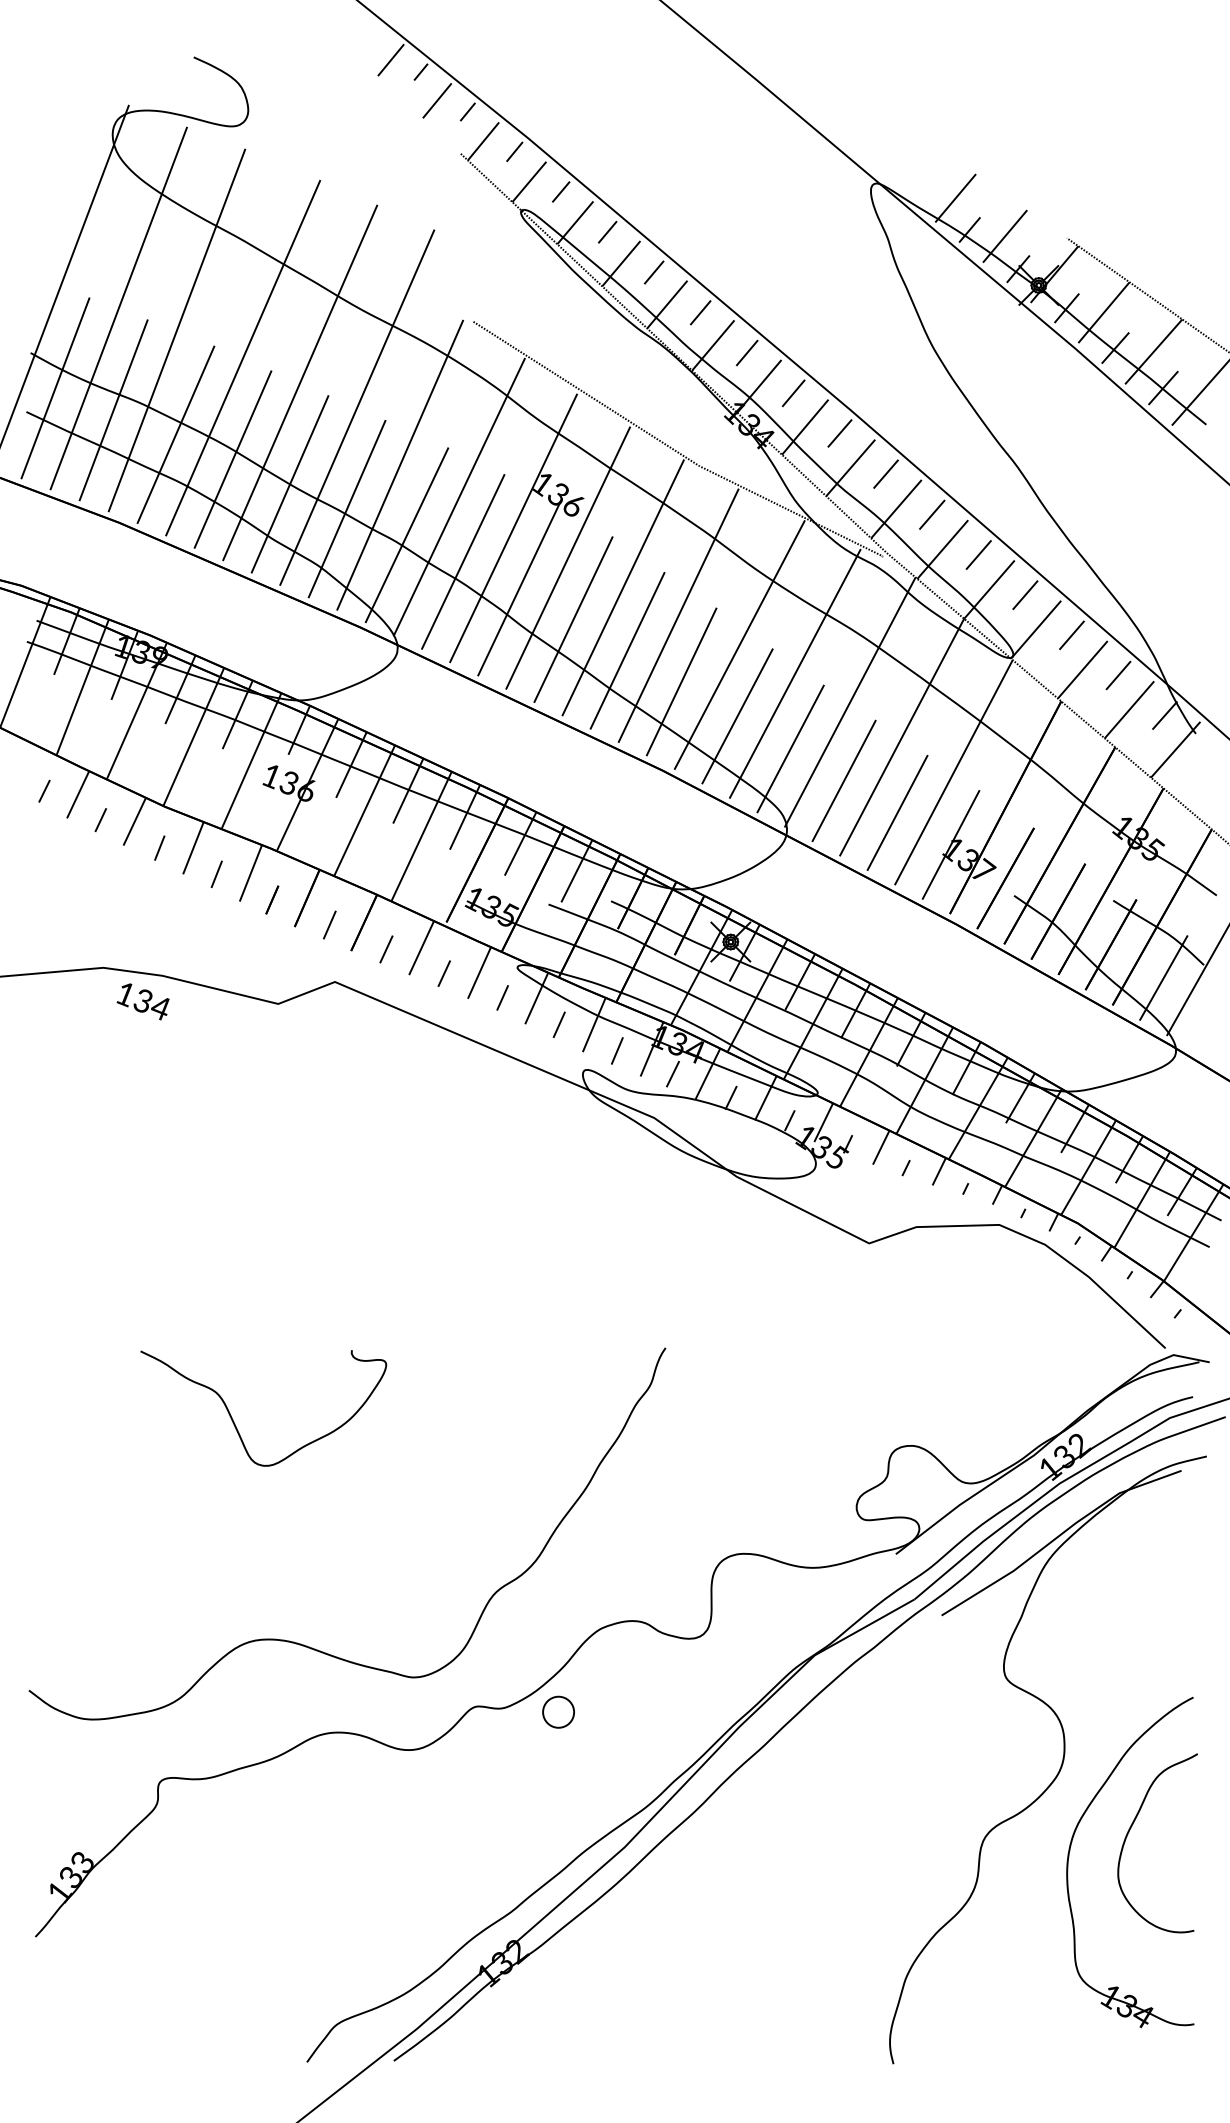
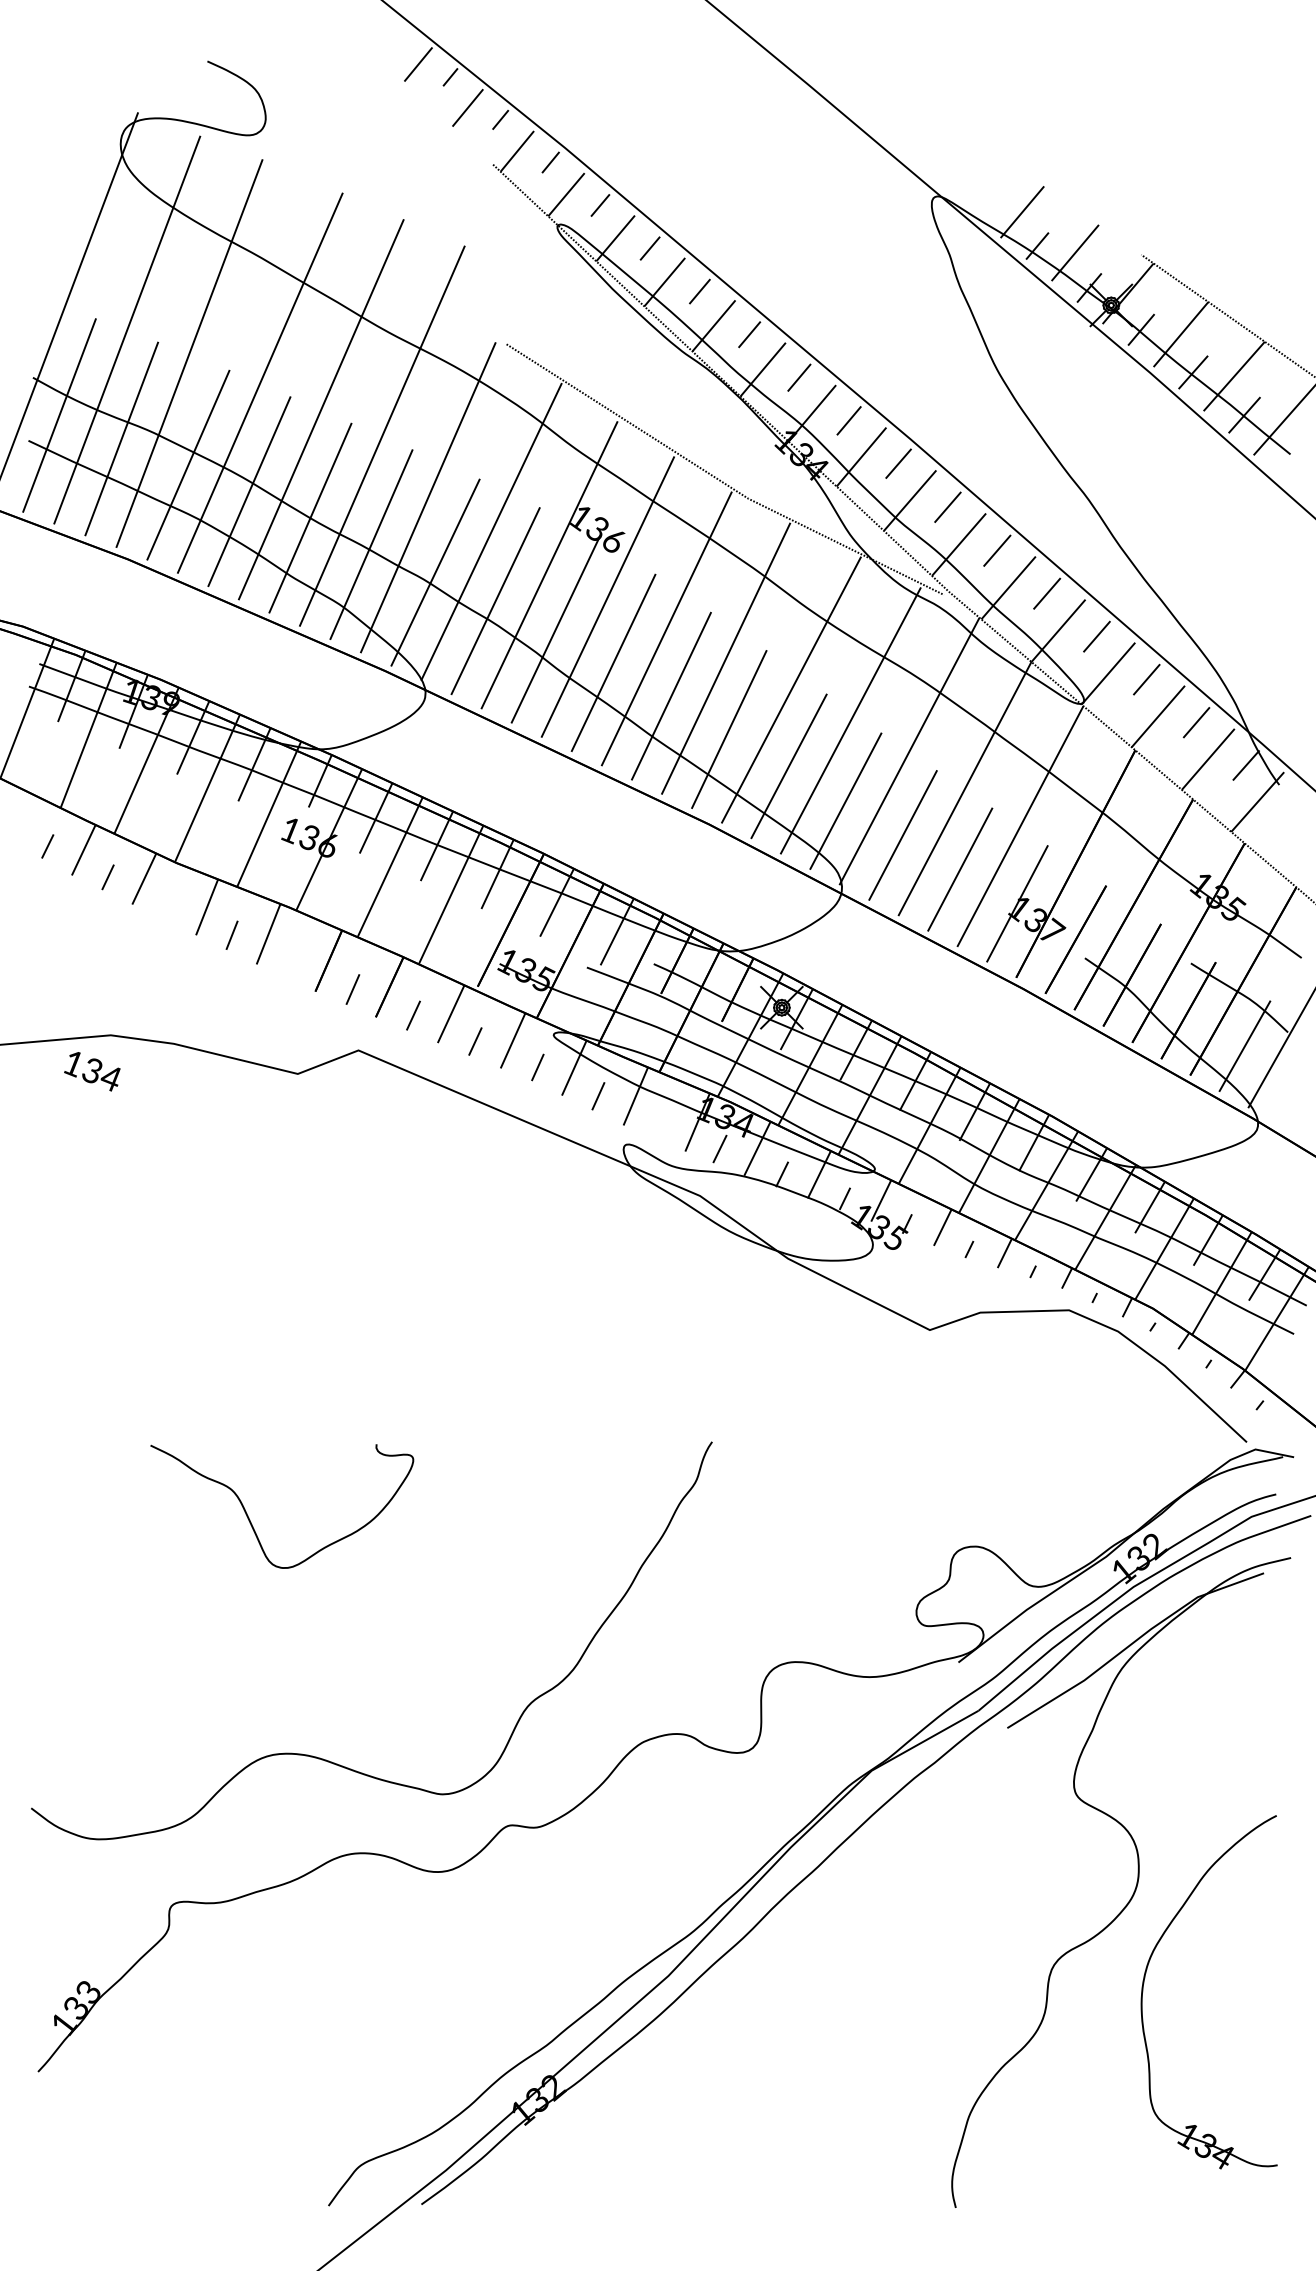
line: (159, 847) -> (170, 906), removed
line: (272, 899) -> (291, 962), removed
text: (142, 1001) -> (91, 1071), moved
line: (617, 1050) -> (660, 1123), removed
part: (558, 1711) -> (597, 1830), removed
part: (1130, 1830) -> (1209, 1958), removed

